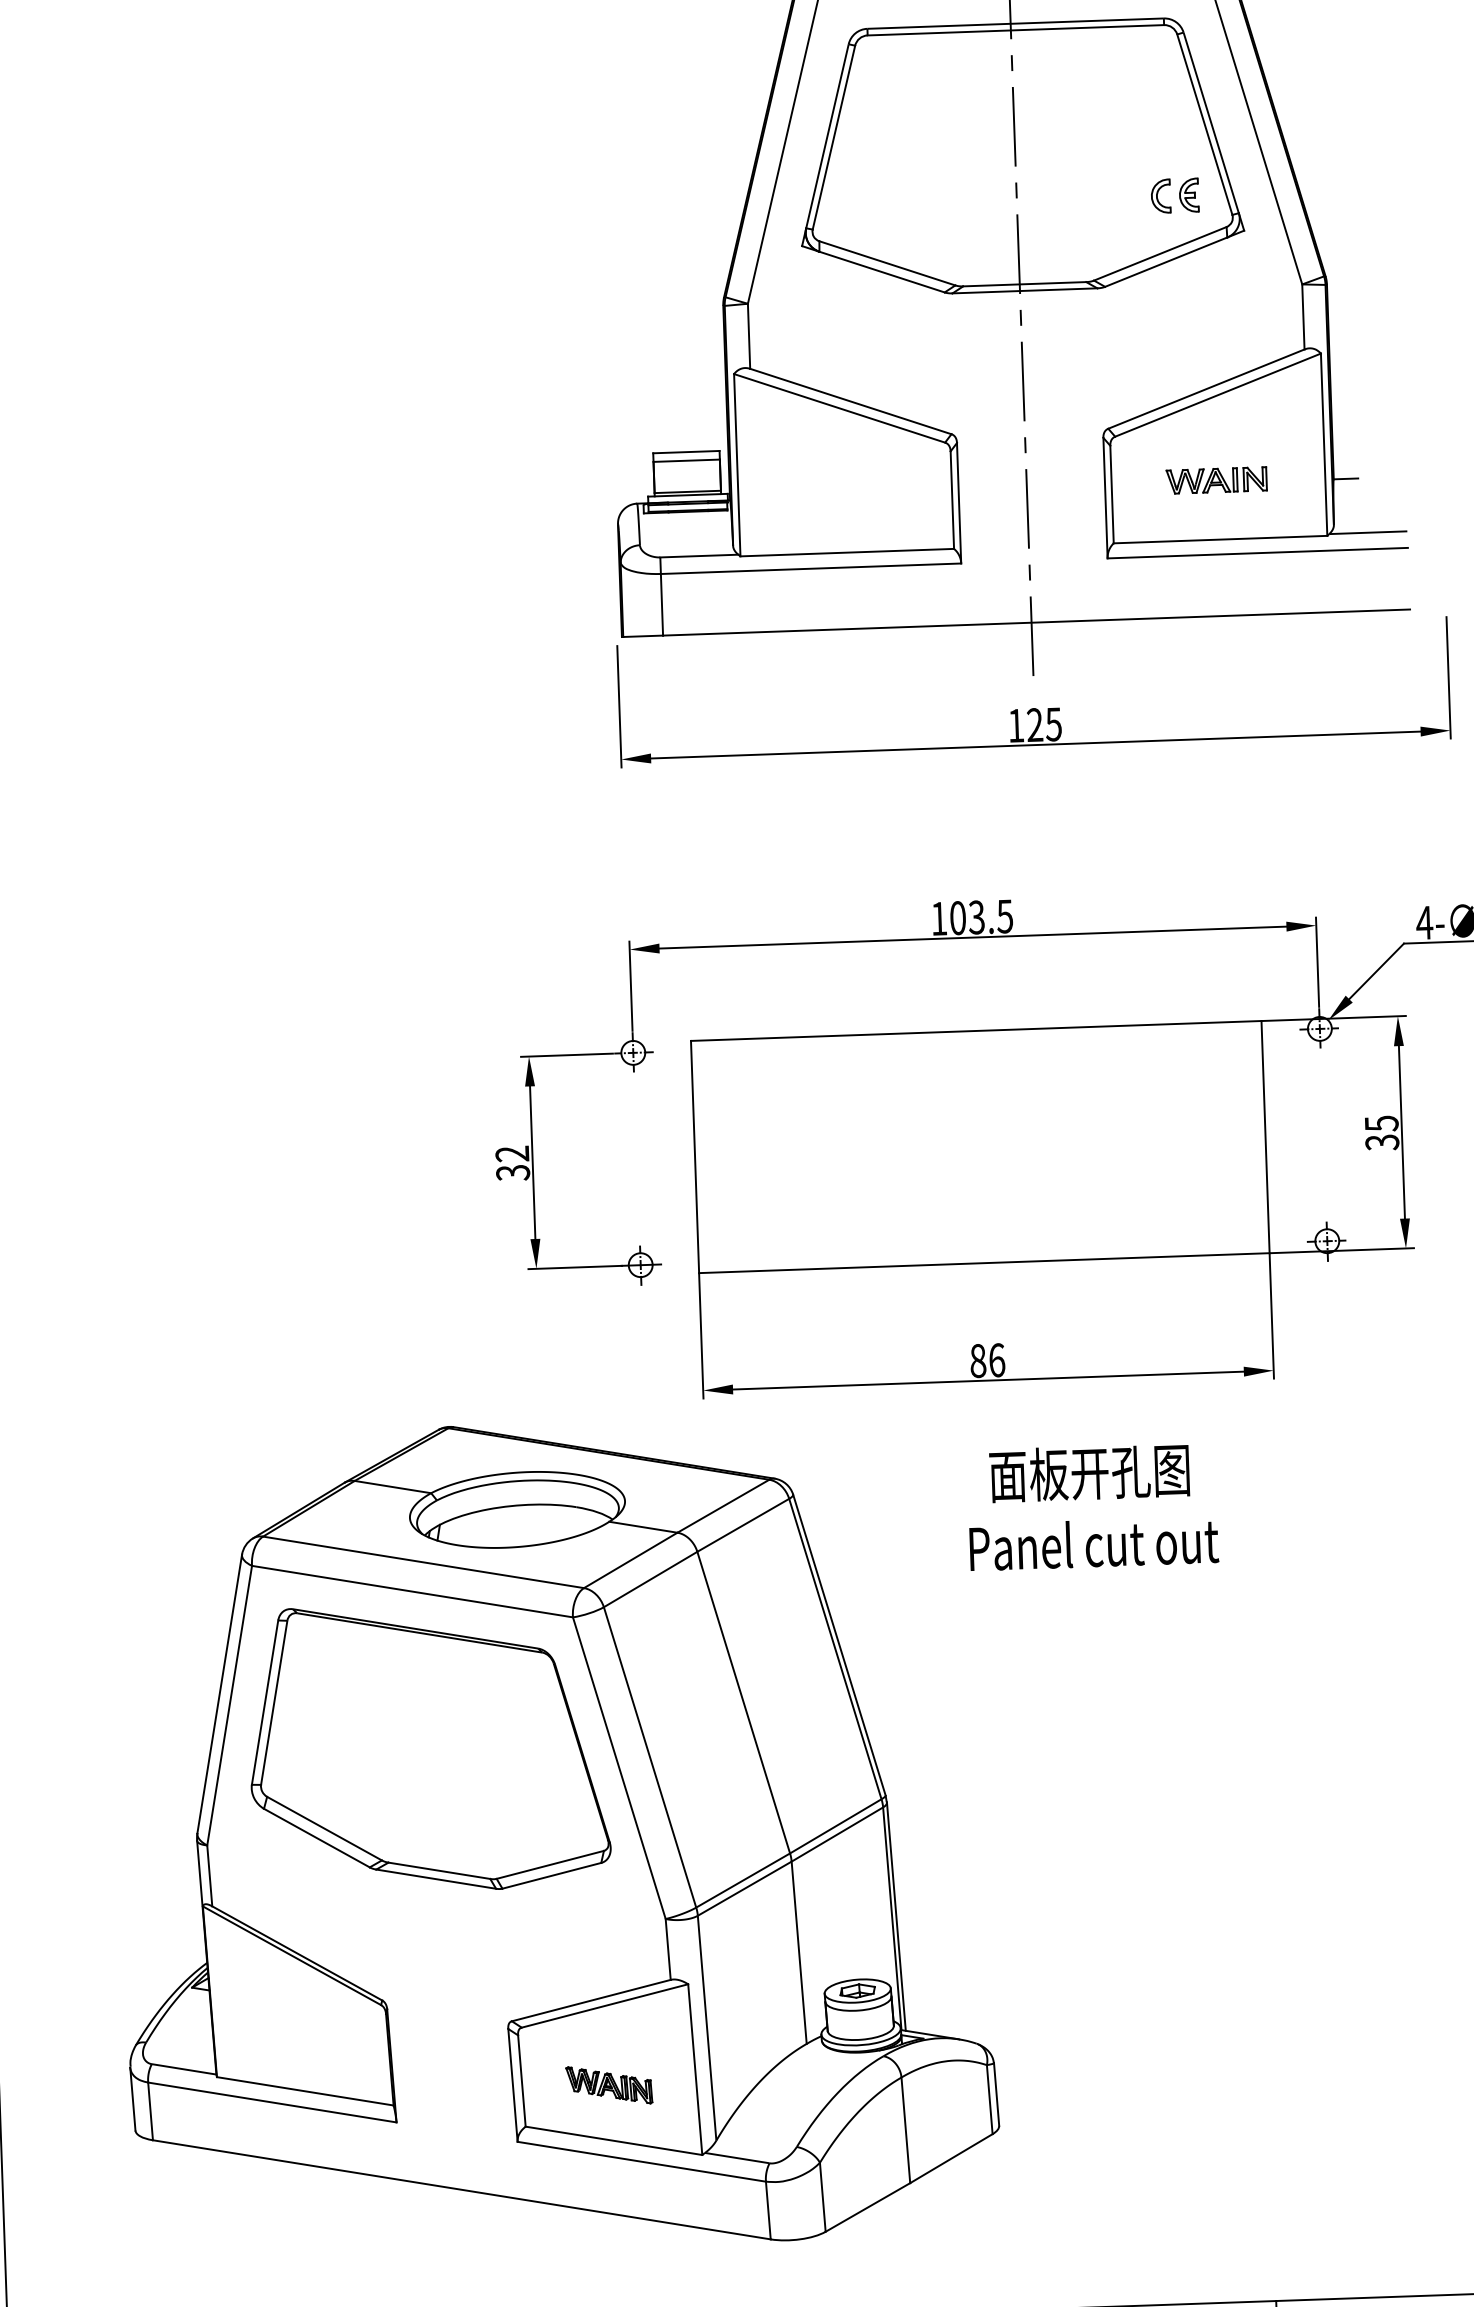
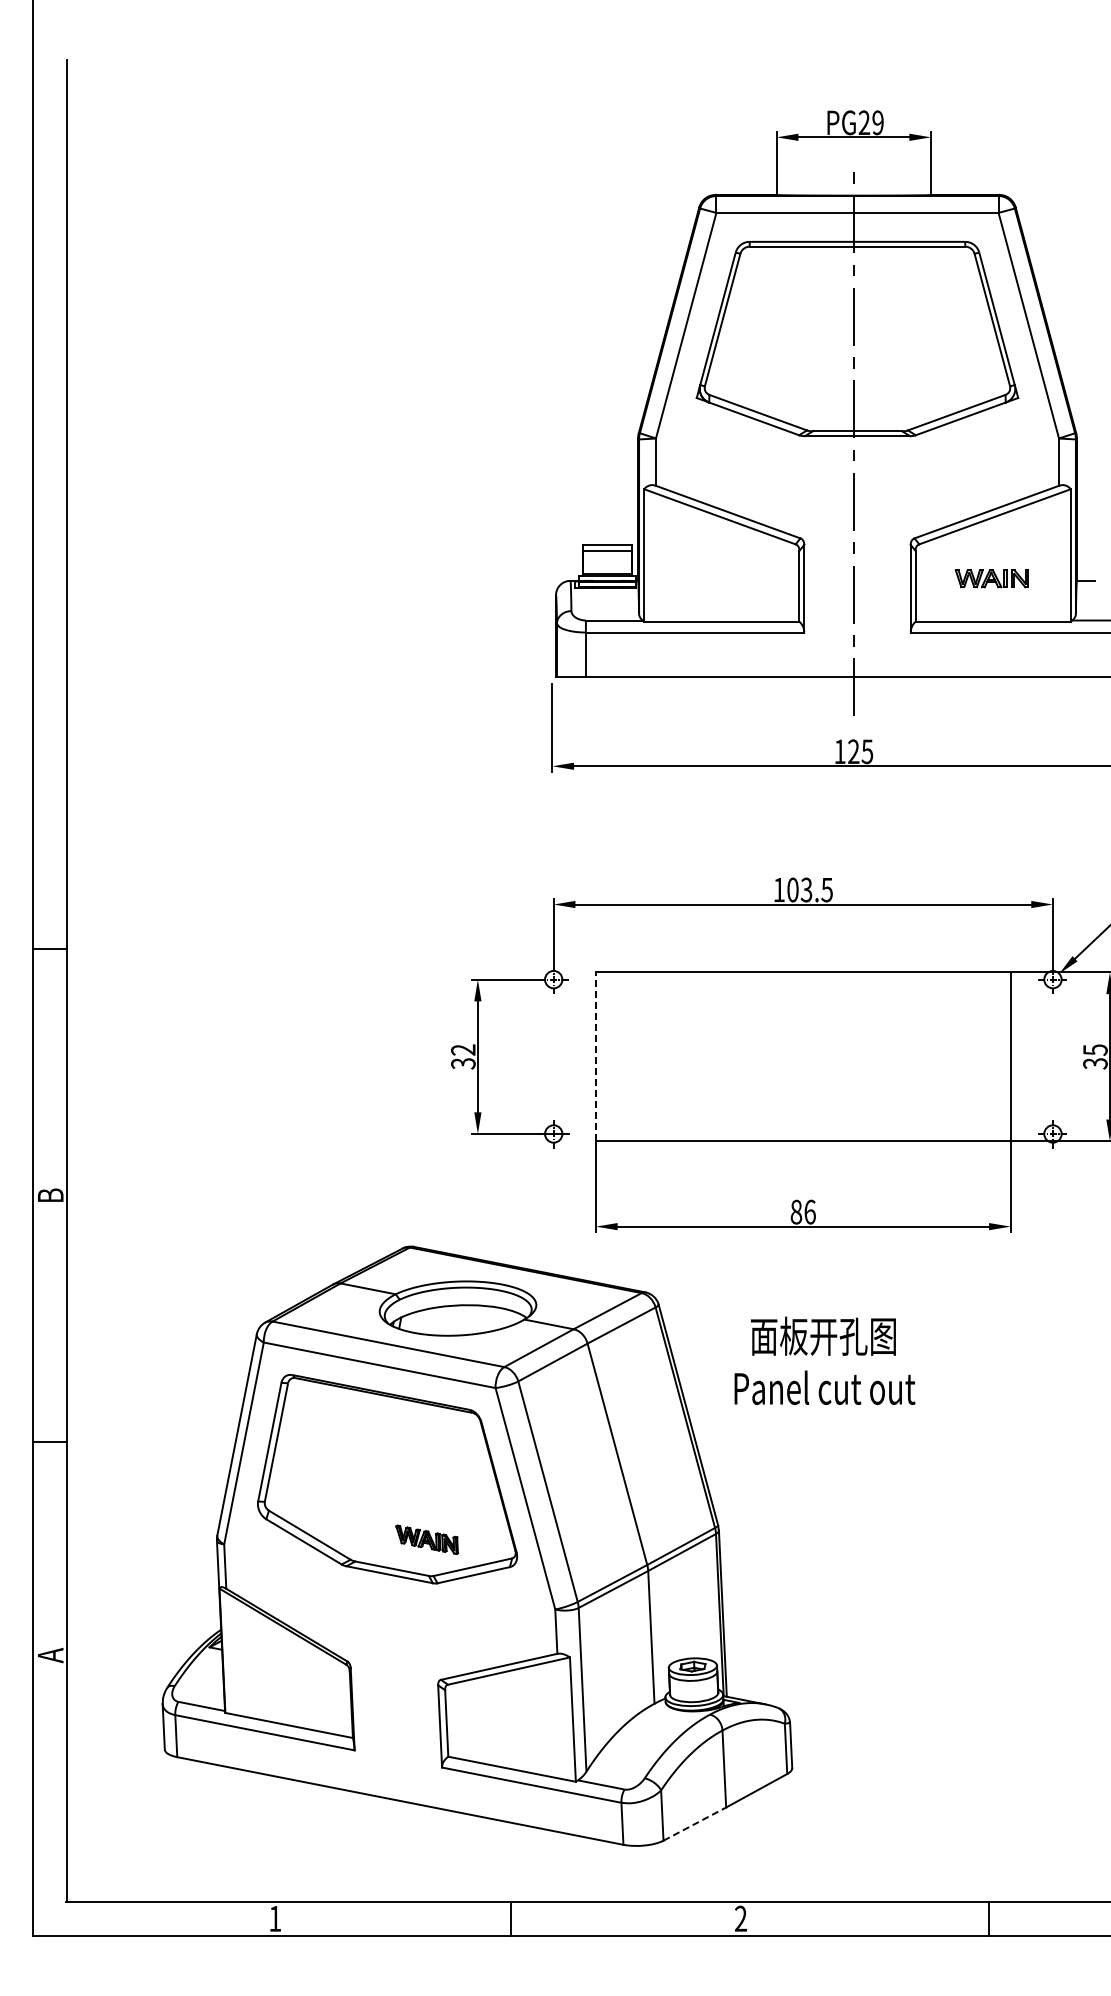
part: (1174, 195) -> (968, 370), removed
line: (694, 1156) -> (595, 1056), solid -> dashed
text: (1092, 1506) -> (824, 1360), moved
part: (608, 2084) -> (426, 1539), moved
line: (868, 2206) -> (695, 1823), solid -> dashed

